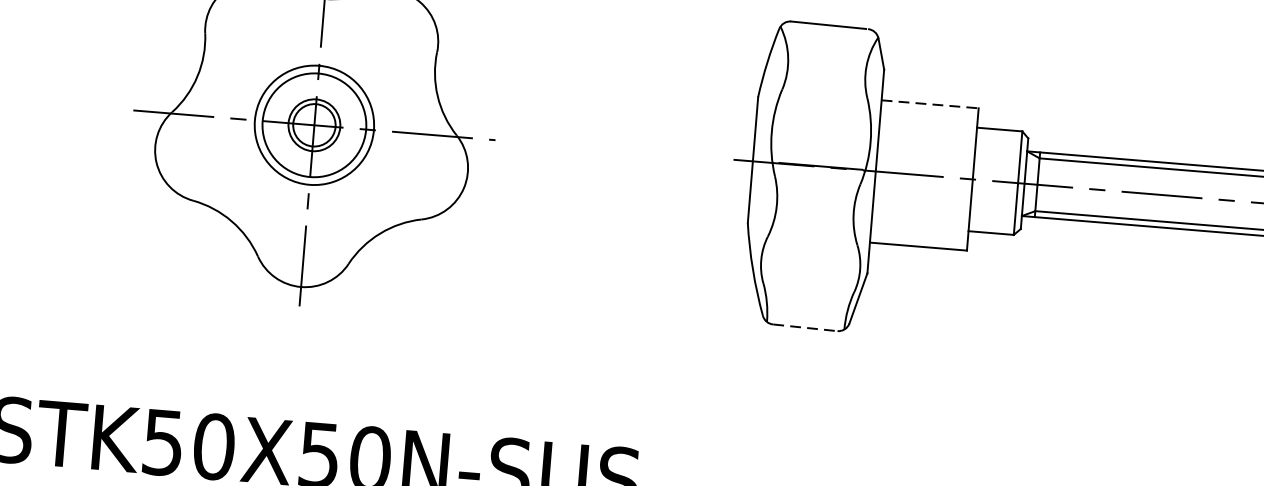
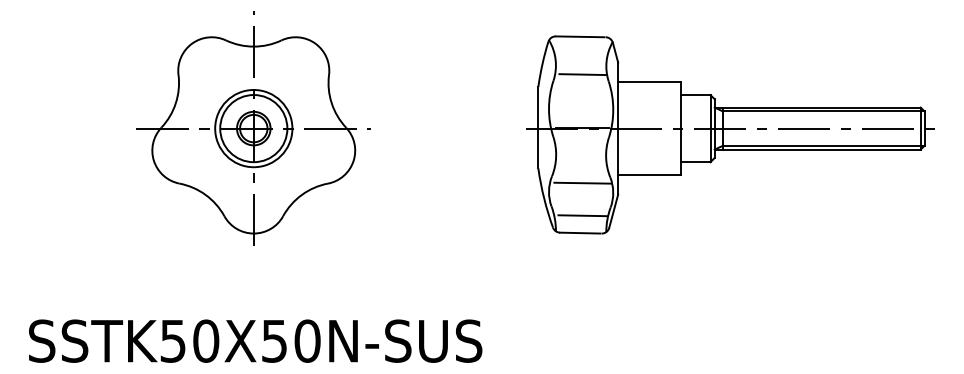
line: (827, 83) -> (582, 74), added
line: (931, 104) -> (650, 82), dashed -> solid
line: (814, 249) -> (582, 182), added
line: (809, 300) -> (582, 215), added
line: (804, 328) -> (580, 233), dashed -> solid

